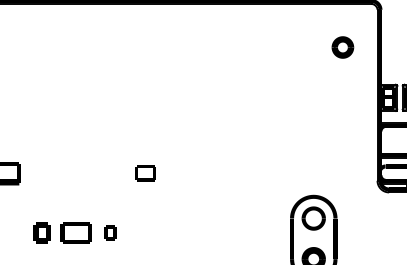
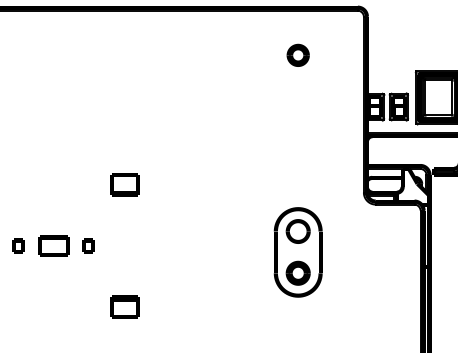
part: (342, 46) -> (297, 54), moved
part: (144, 172) -> (124, 184), size x1.43
part: (42, 232) -> (18, 245), size x0.71

